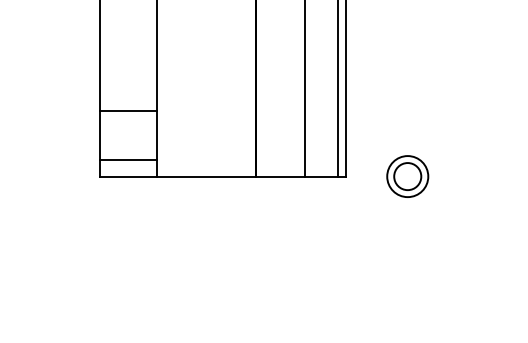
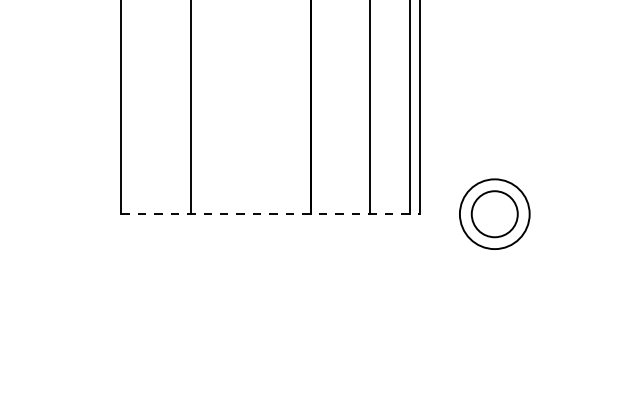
line: (128, 110) -> (156, 133), removed
line: (128, 160) -> (156, 194), removed
line: (223, 176) -> (271, 214), solid -> dashed
part: (407, 176) -> (494, 214), size x1.4

